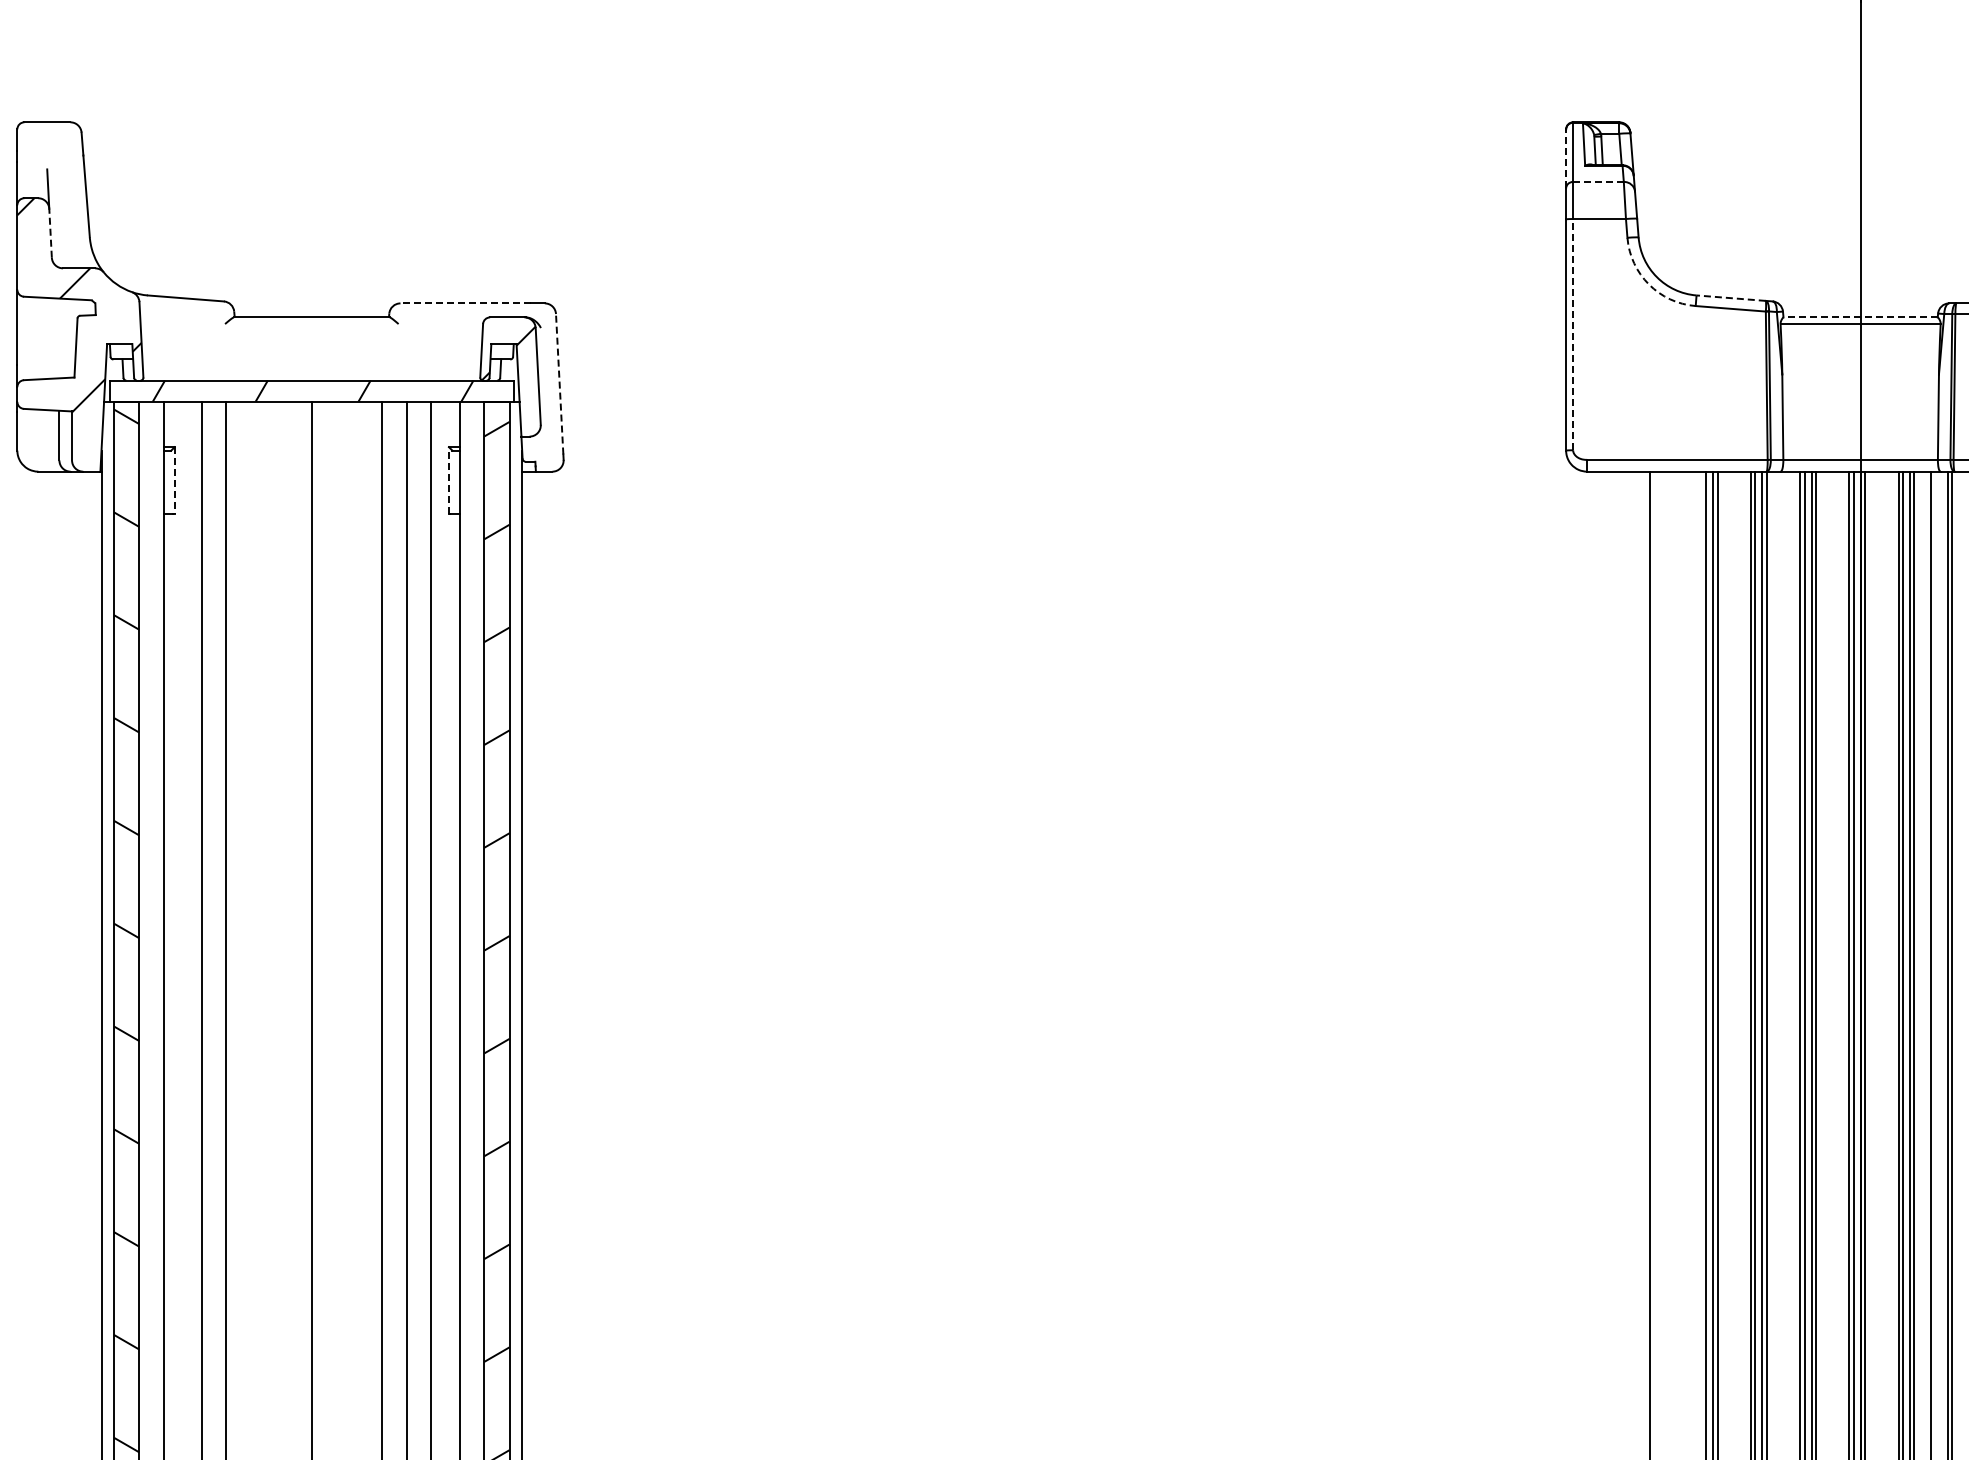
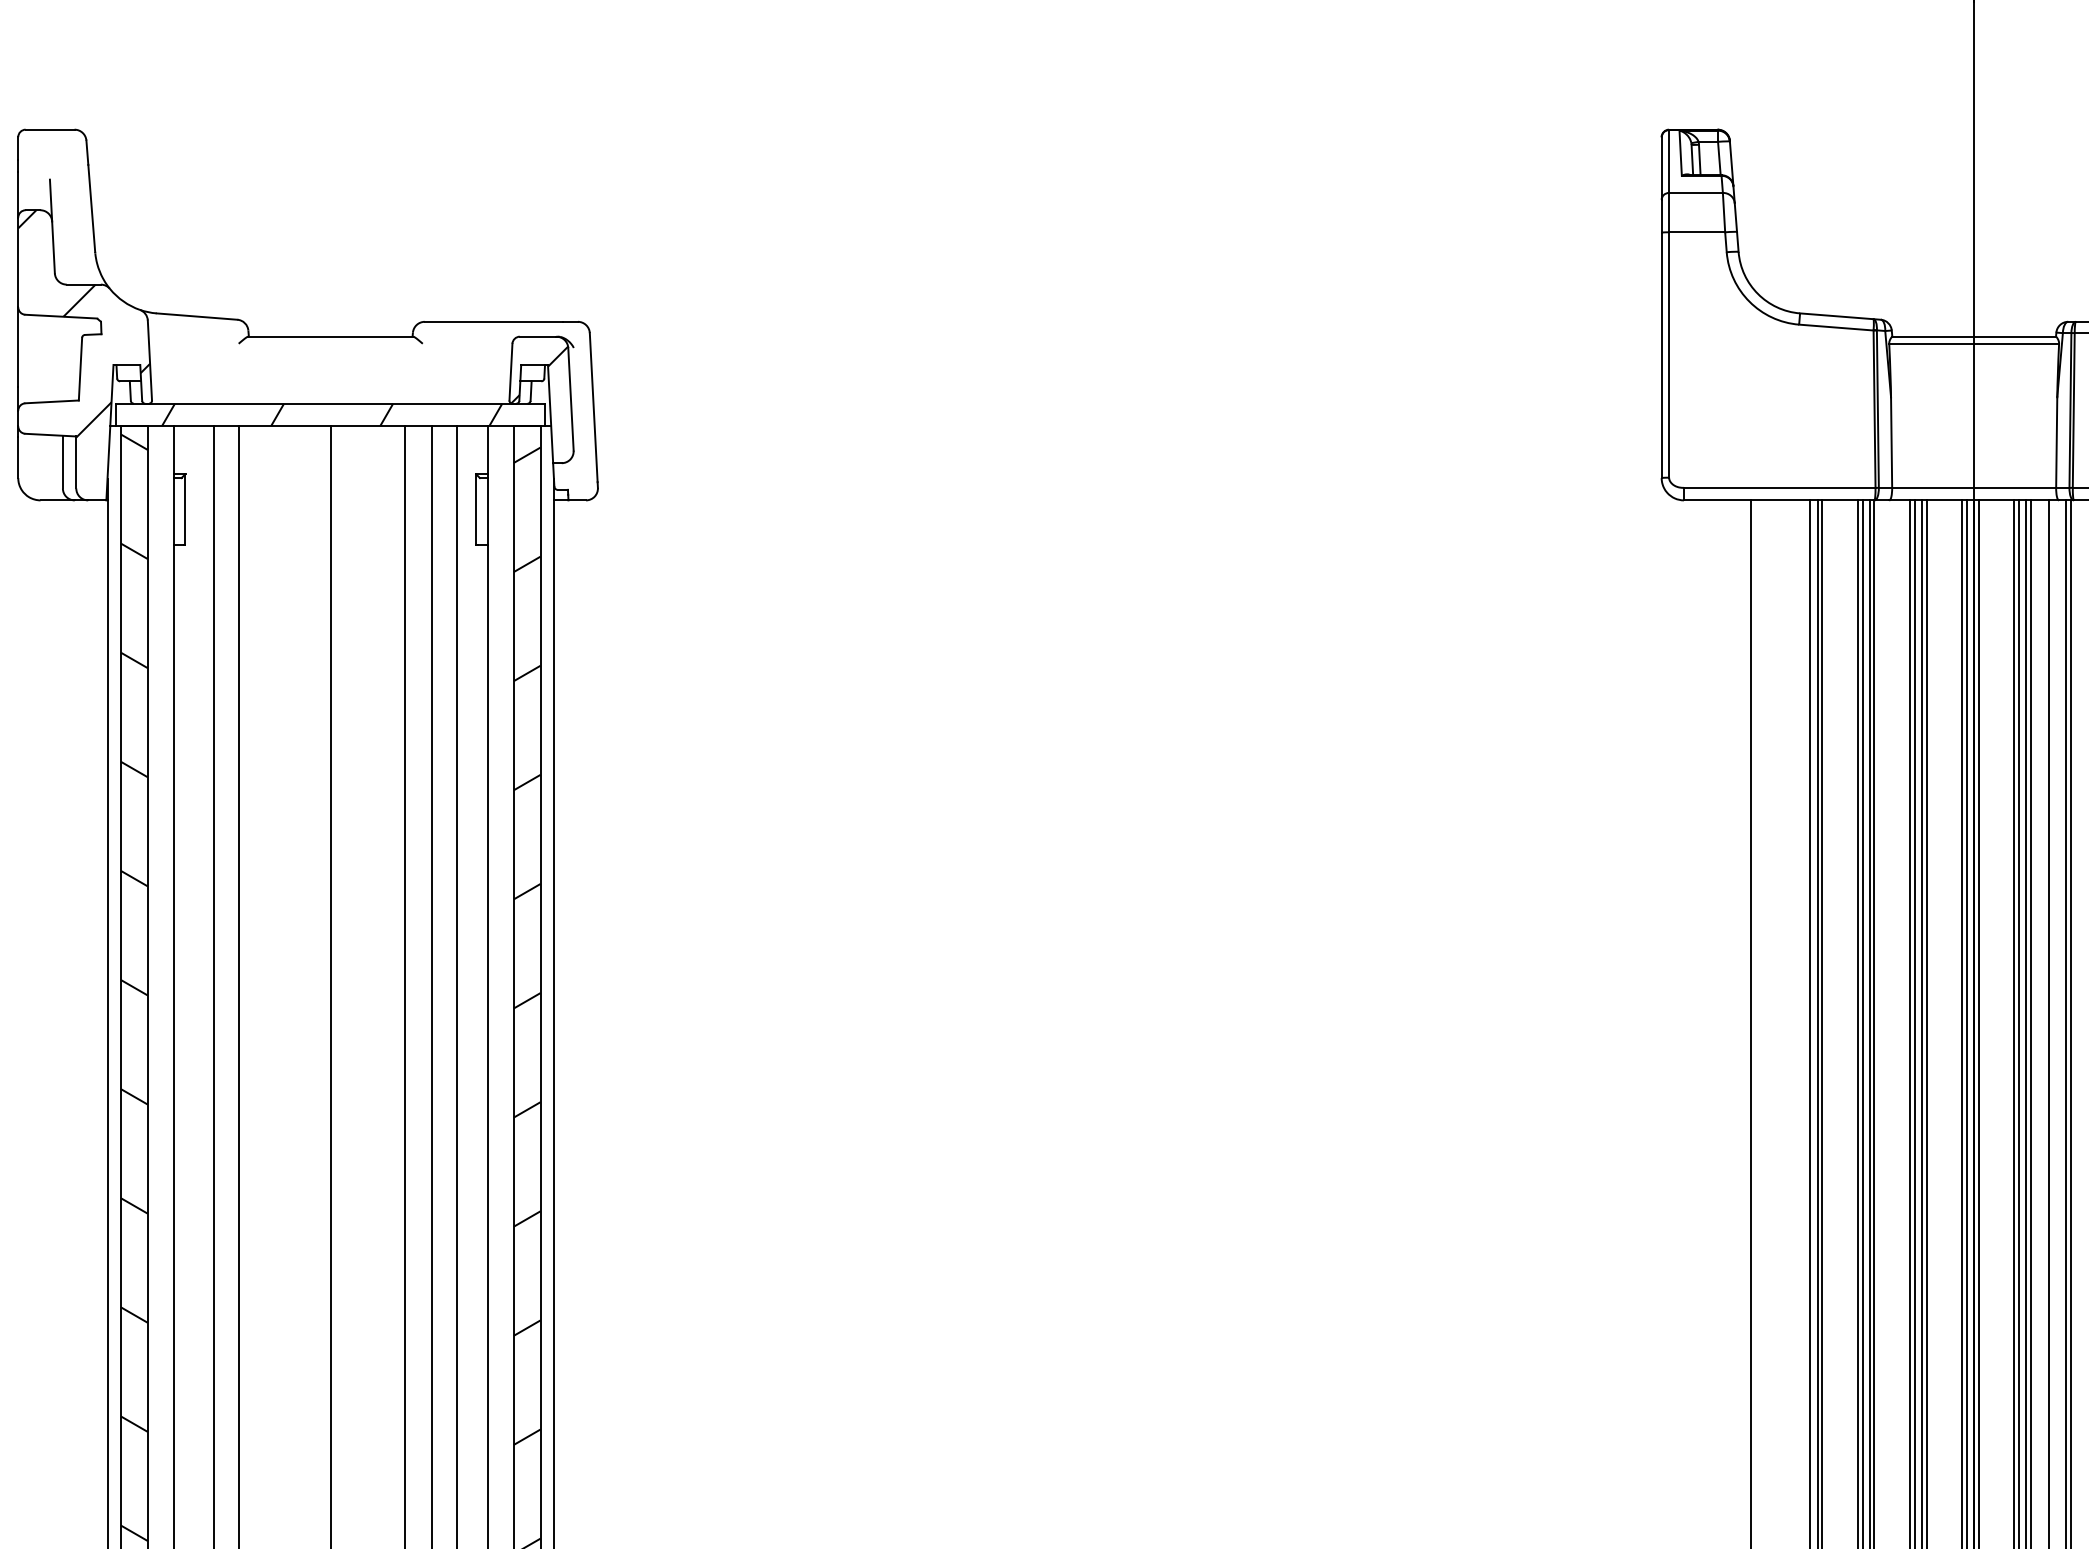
line: (1566, 158) -> (1662, 168), dashed -> solid
line: (1597, 181) -> (1694, 192), dashed -> solid
line: (50, 232) -> (53, 246), dashed -> solid
arc: (1648, 284) -> (1749, 301), dashed -> solid
line: (1731, 298) -> (1837, 316), dashed -> solid
line: (465, 303) -> (493, 321), dashed -> solid
line: (1860, 317) -> (1974, 336), dashed -> solid
line: (1573, 334) -> (1669, 354), dashed -> solid
line: (559, 383) -> (593, 406), dashed -> solid
line: (448, 479) -> (475, 508), dashed -> solid
line: (174, 480) -> (185, 509), dashed -> solid

